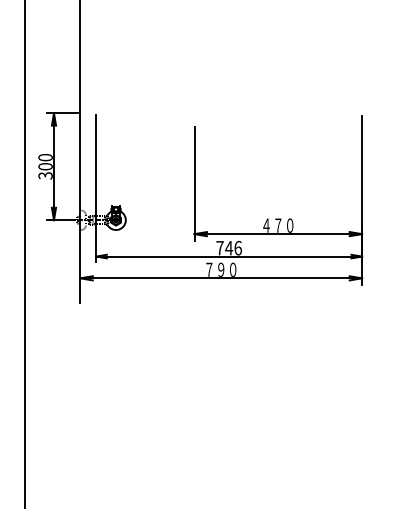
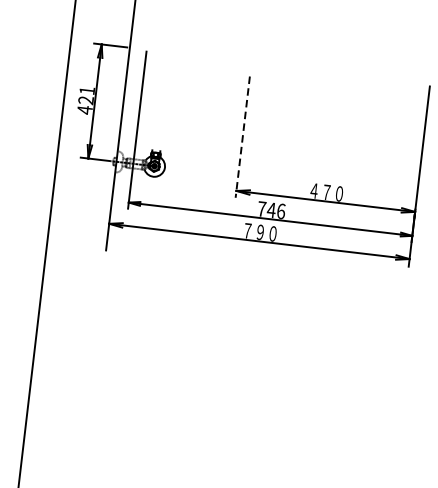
text: (45, 166) -> (86, 100), 300 -> 421
line: (194, 183) -> (242, 136), solid -> dashed

